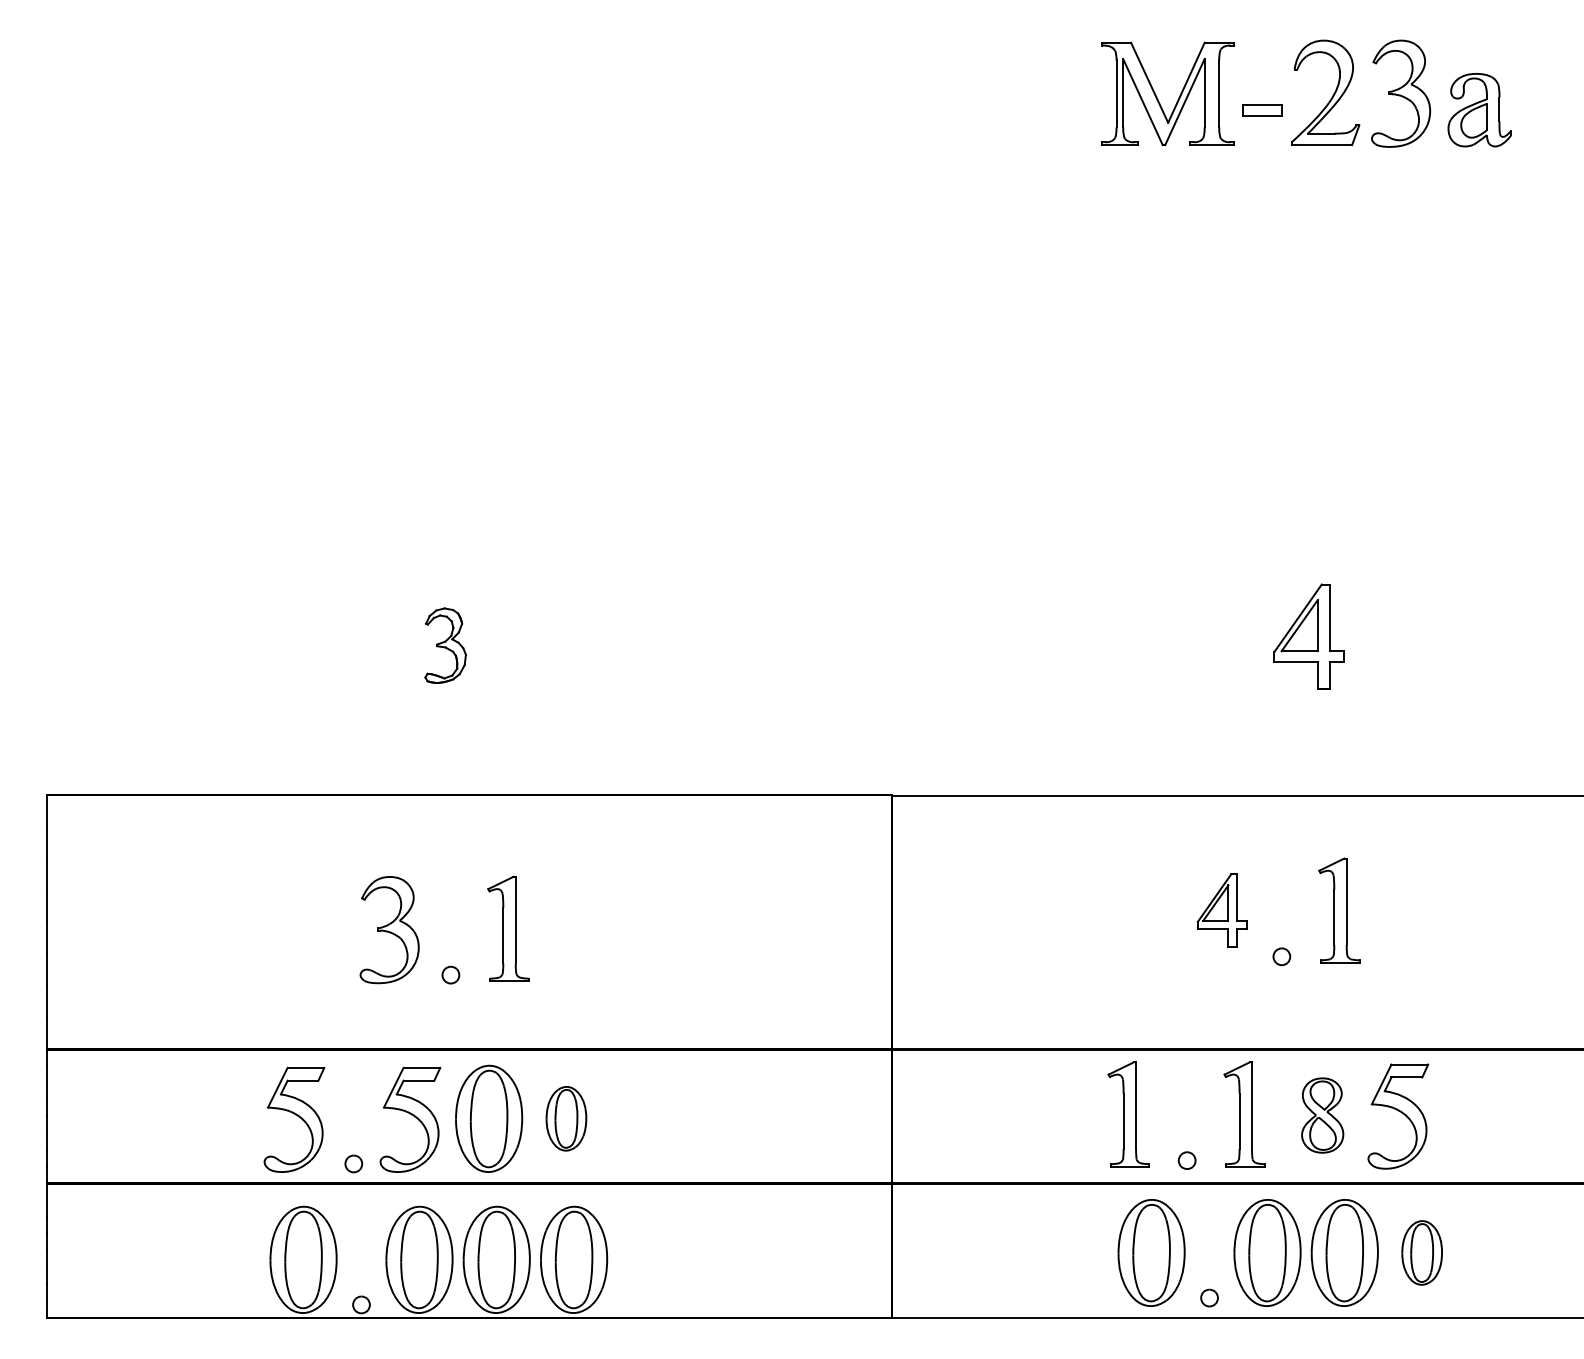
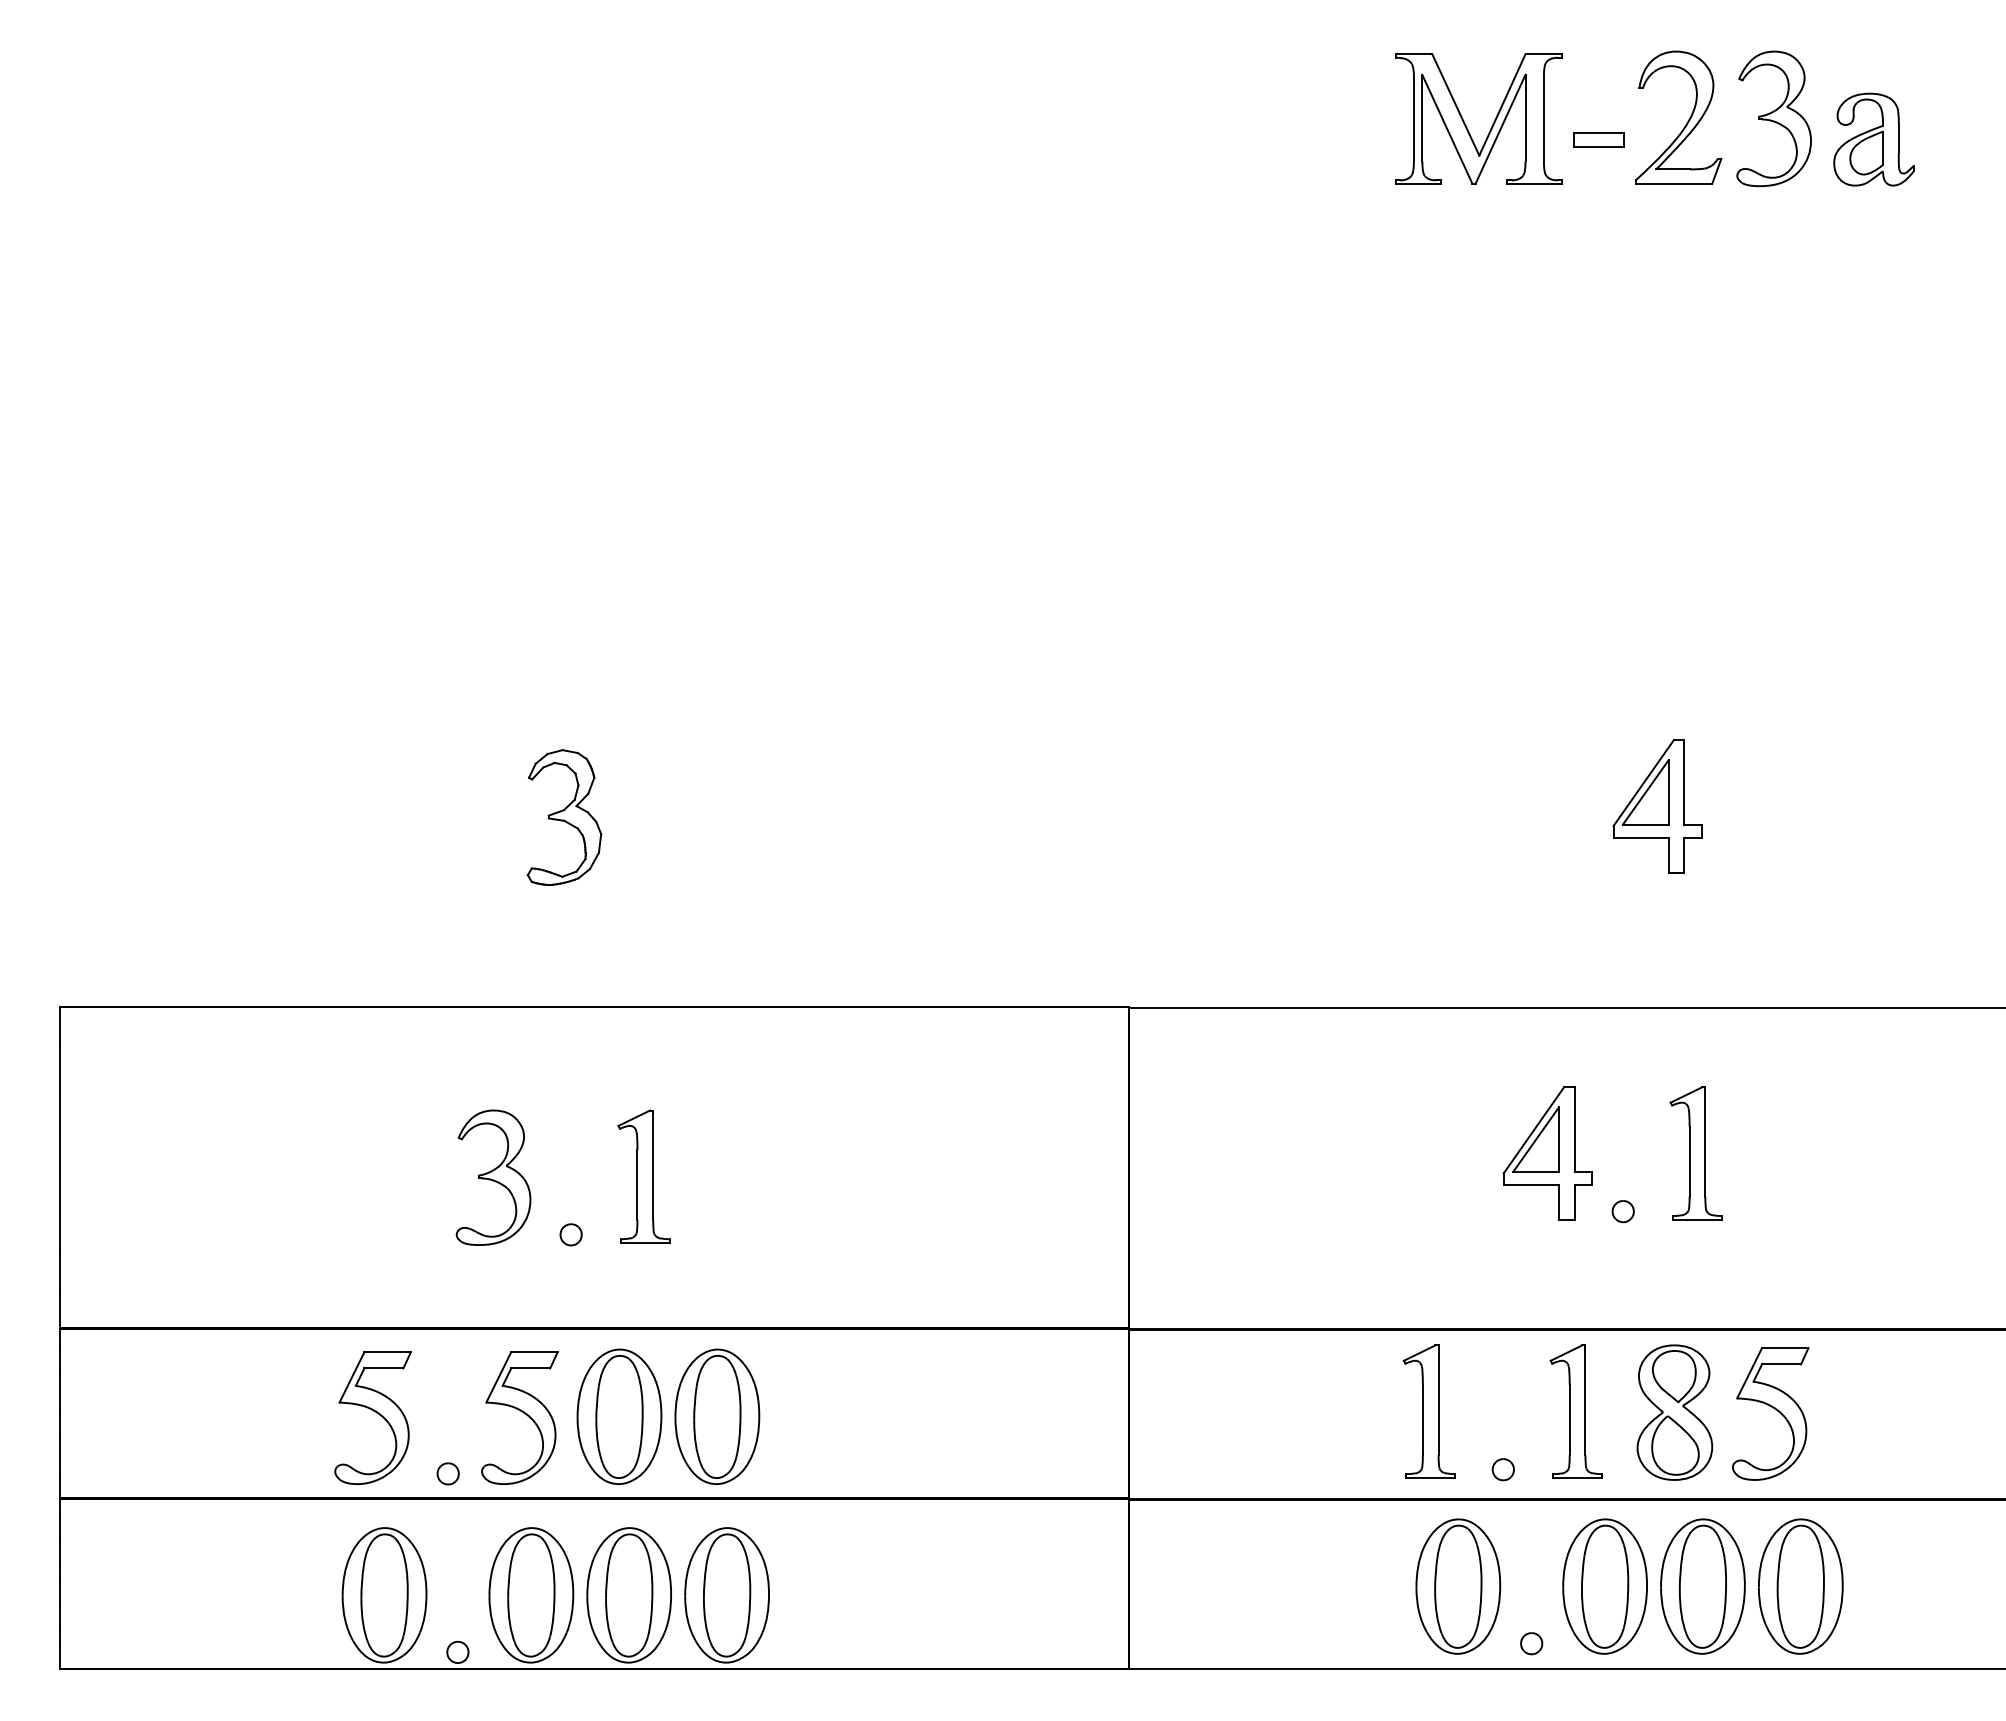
part: (445, 645) -> (564, 817), size x1.43
part: (1222, 910) -> (1547, 1153), size x1.43
part: (1322, 1115) -> (1674, 1412), size x1.43
part: (566, 1118) -> (717, 1416), size x1.67
part: (1421, 1252) -> (1800, 1586), size x1.67

